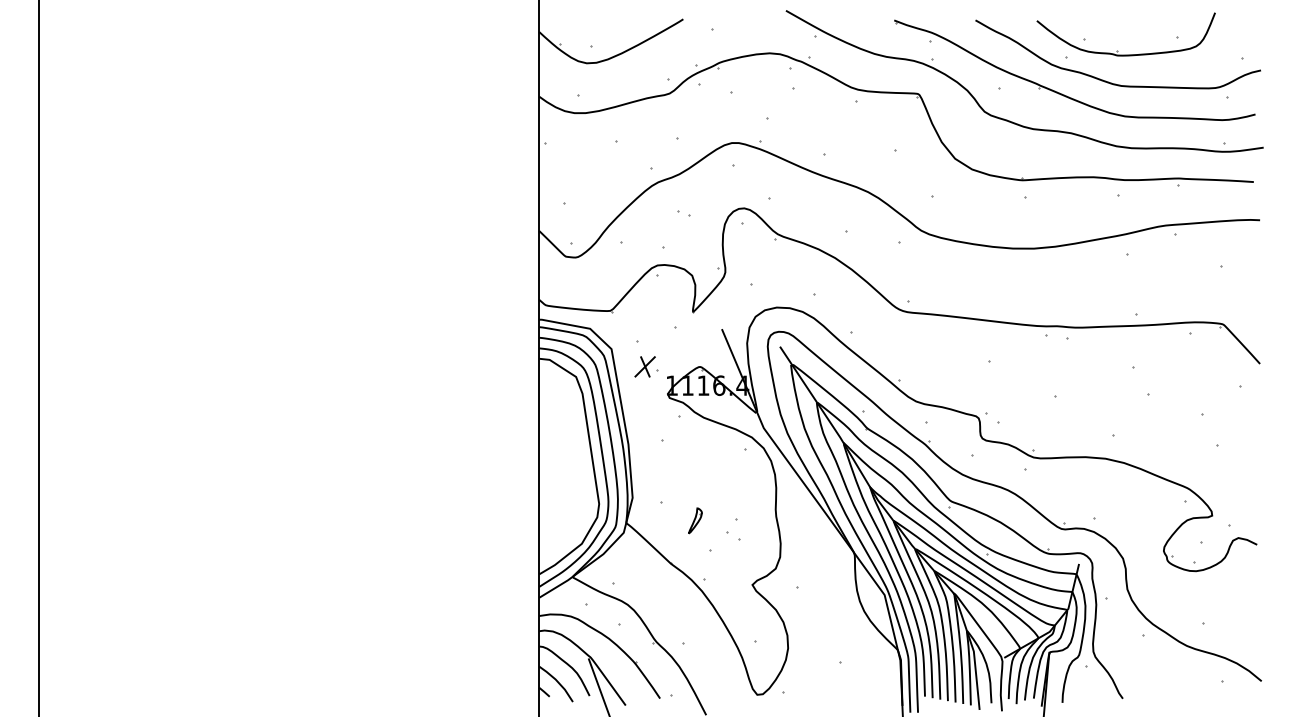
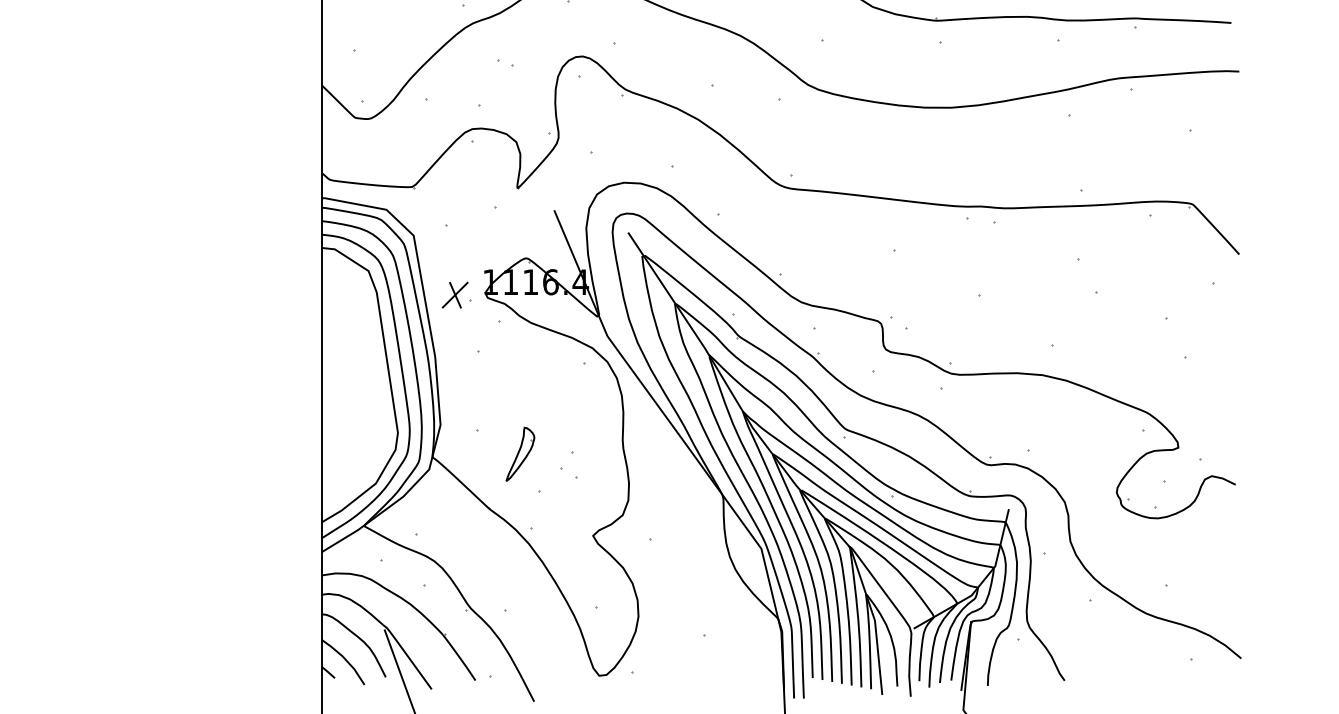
part: (646, 366) -> (456, 294), moved
part: (695, 520) -> (520, 453), size x1.67

